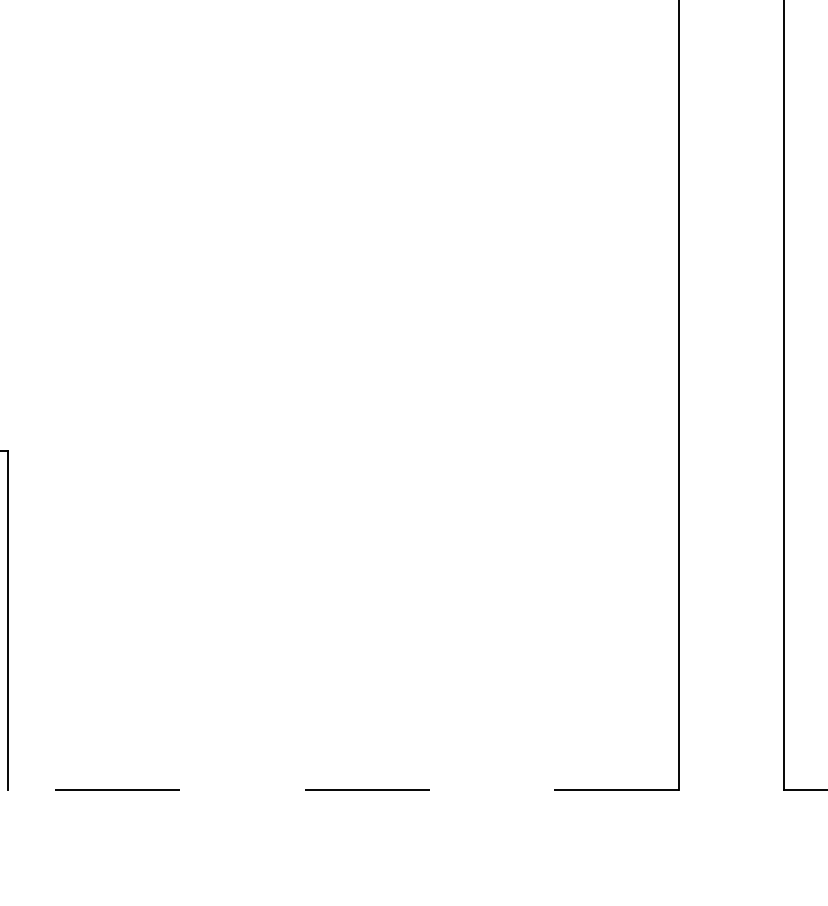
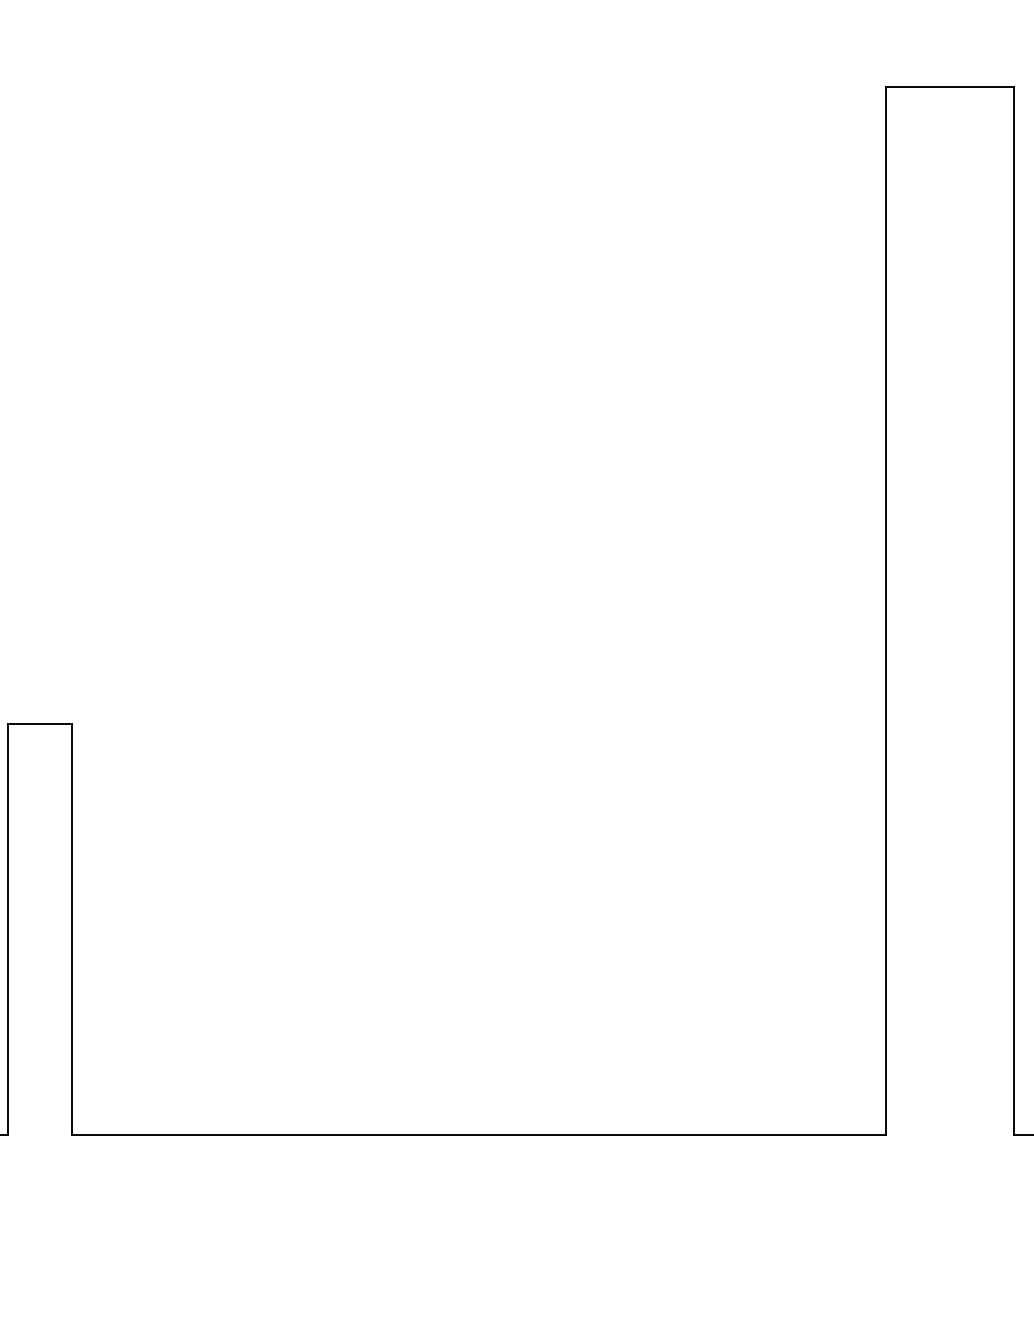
line: (343, 790) -> (478, 1135), dashed -> solid

